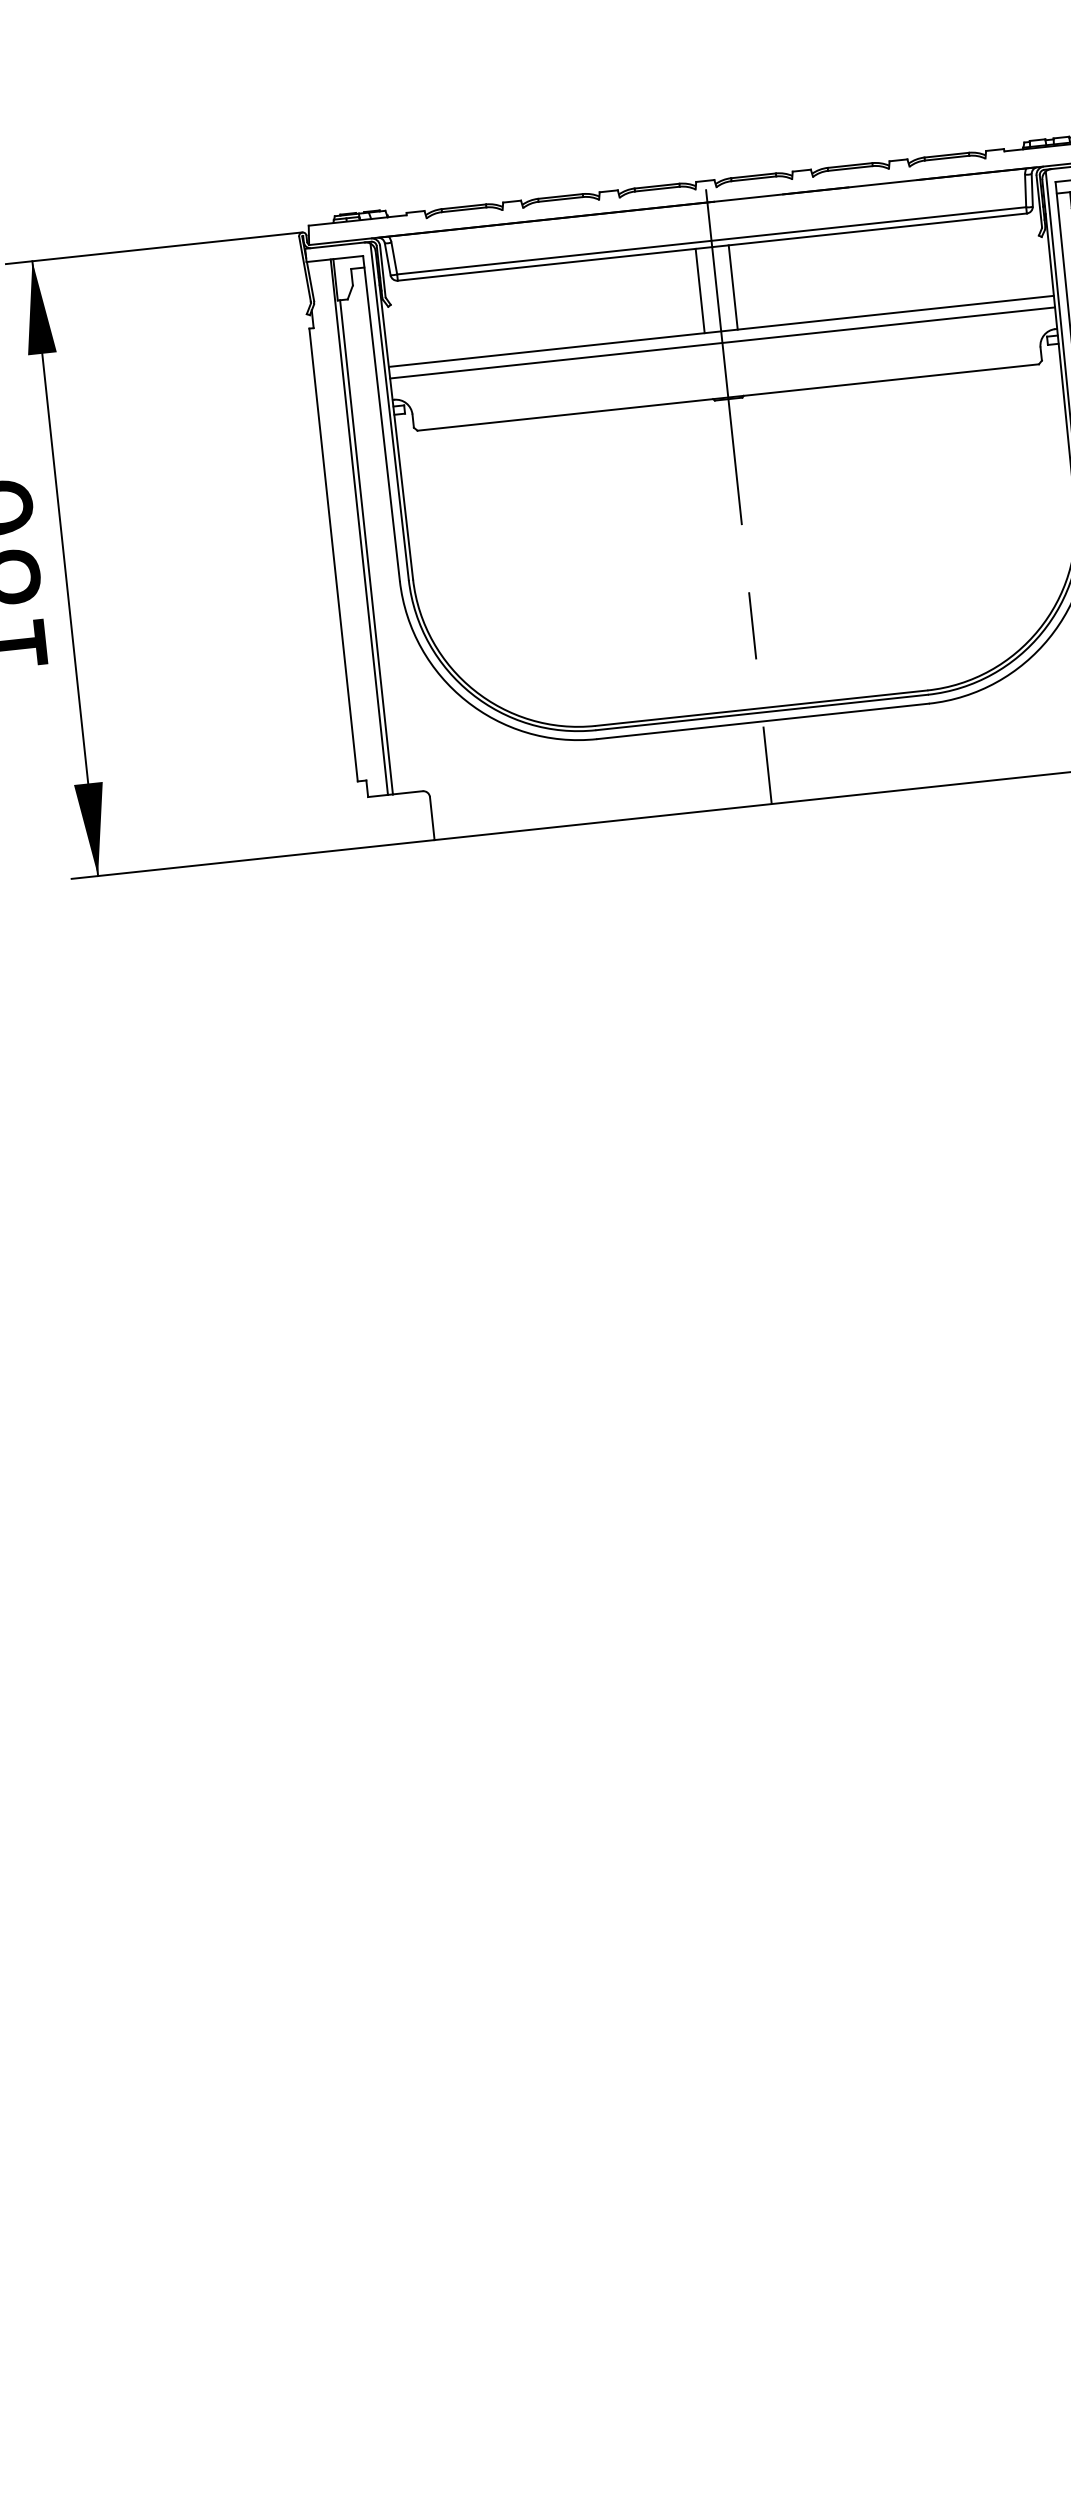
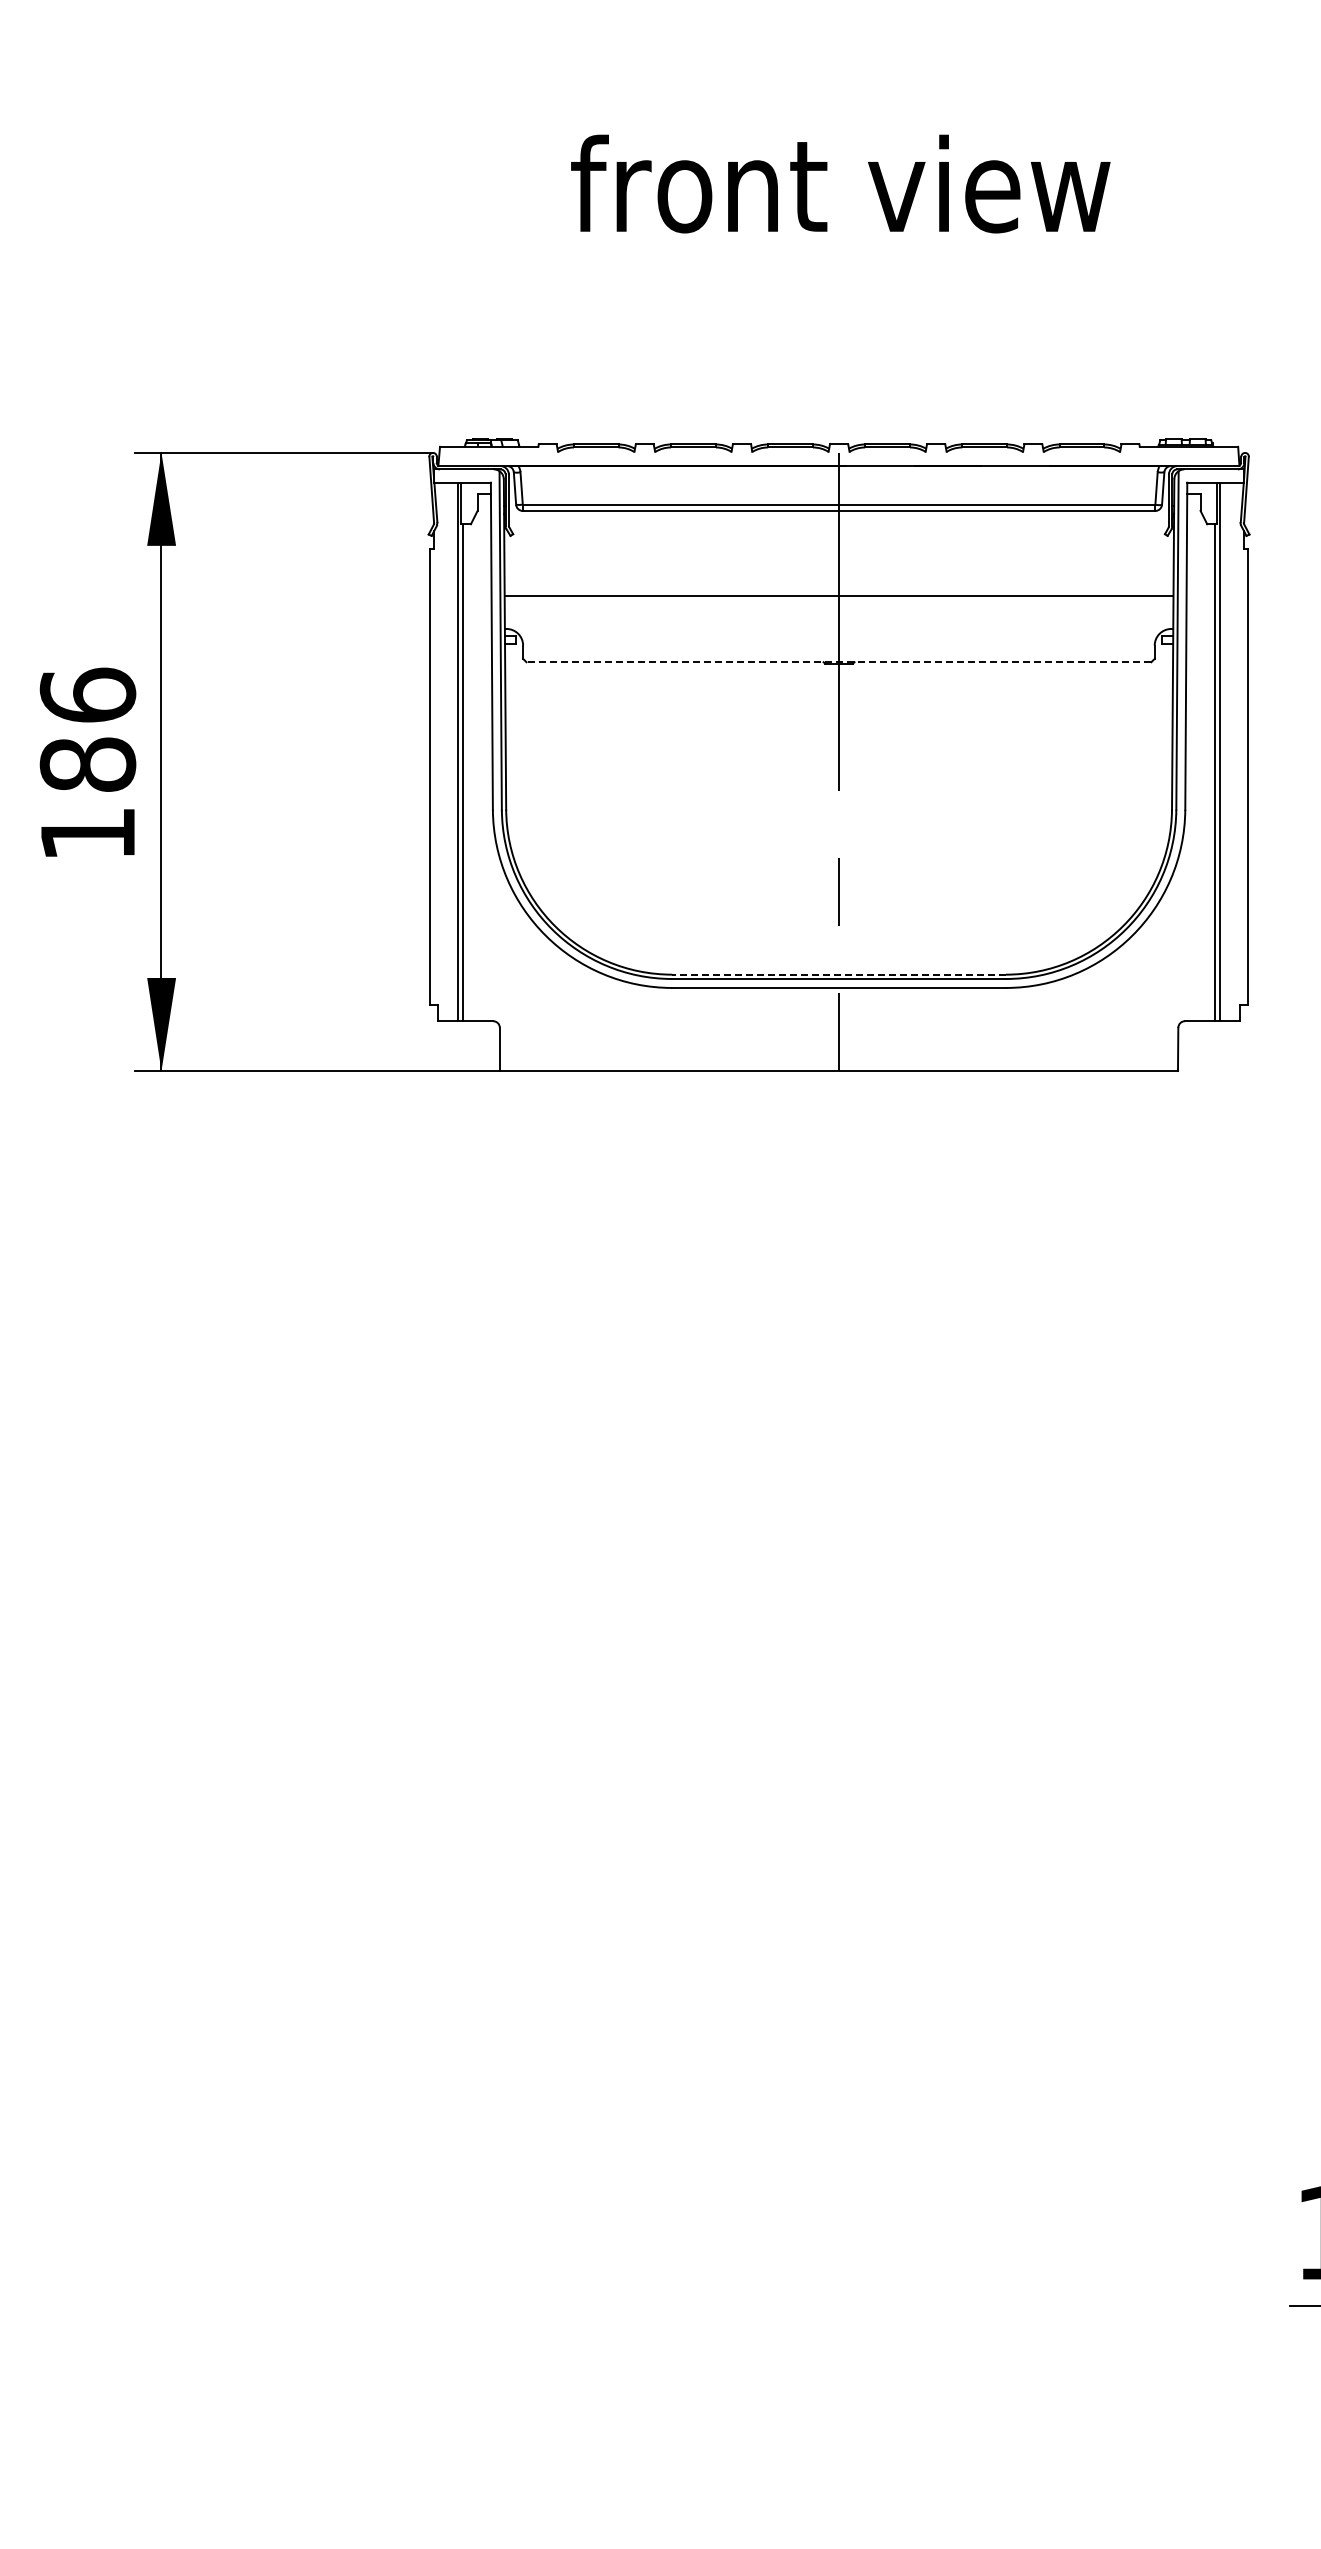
line: (733, 286) -> (855, 552), removed
line: (700, 290) -> (822, 552), removed
line: (722, 343) -> (838, 607), removed
line: (727, 397) -> (838, 662), solid -> dashed
line: (762, 707) -> (839, 974), solid -> dashed

